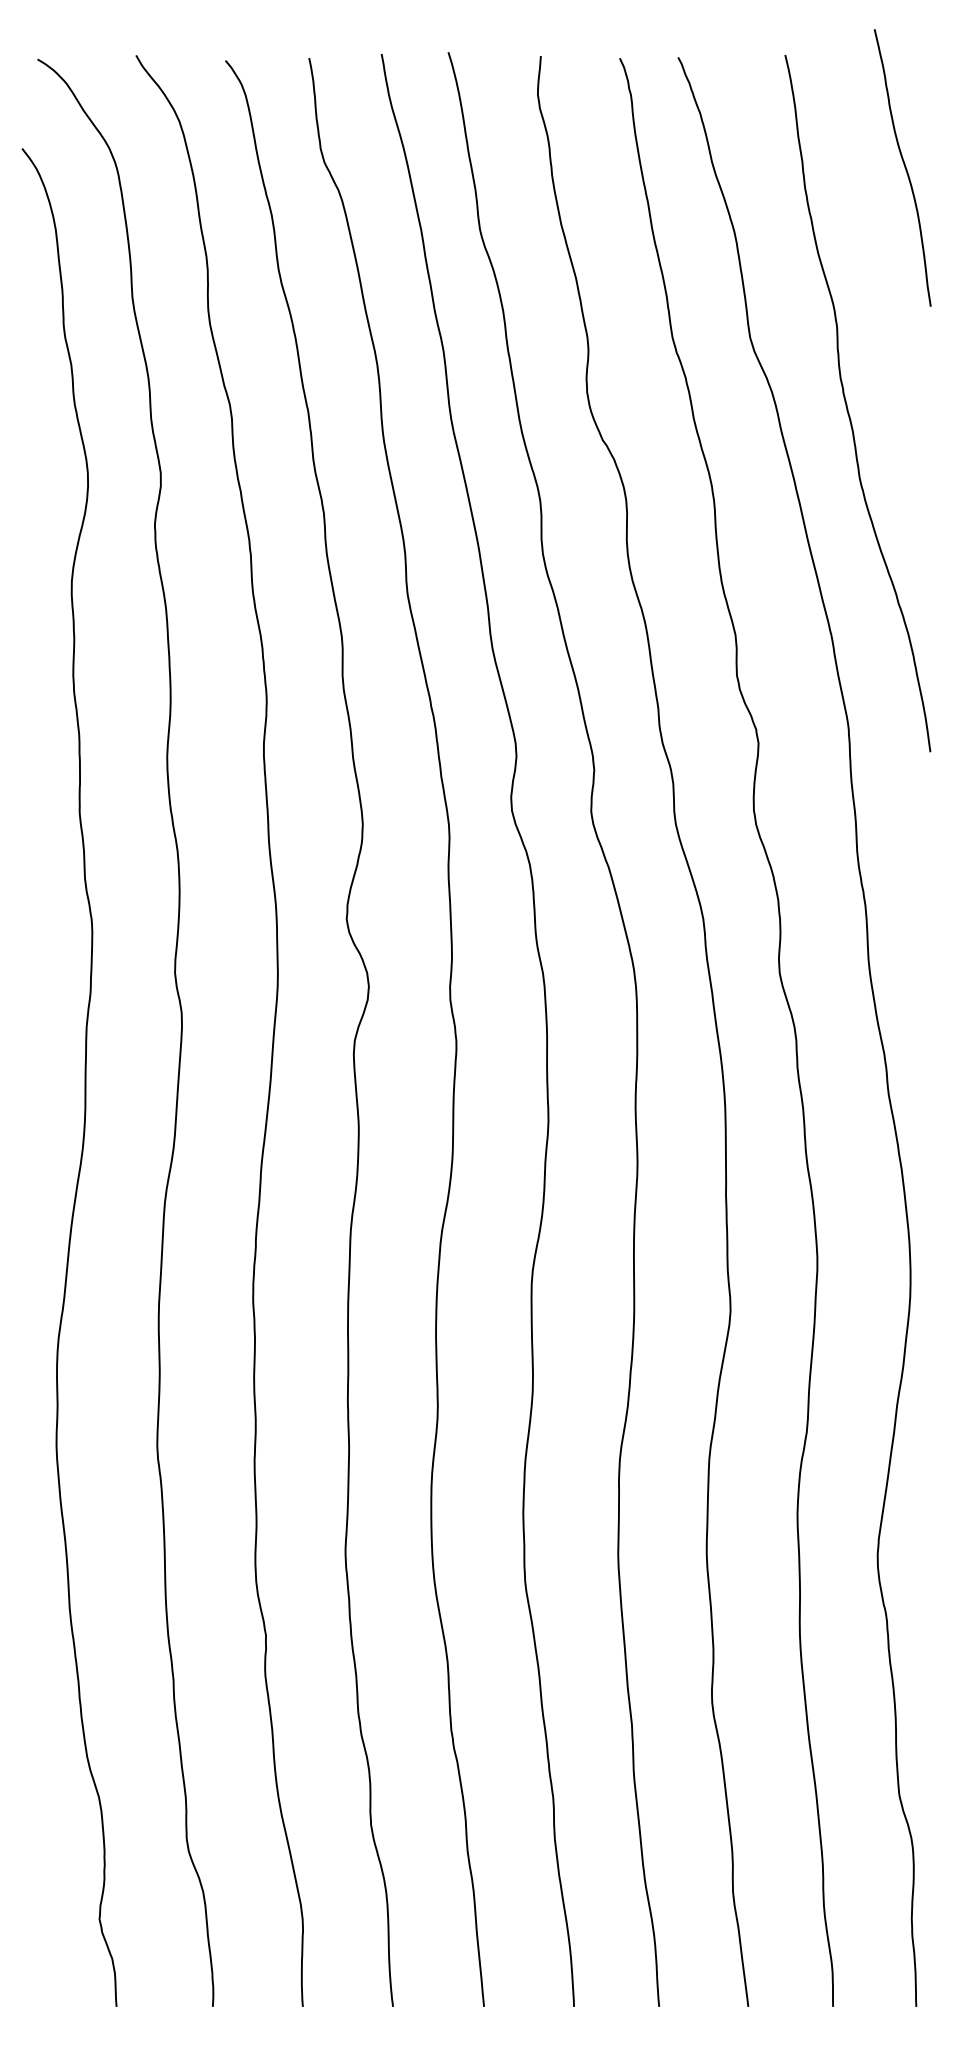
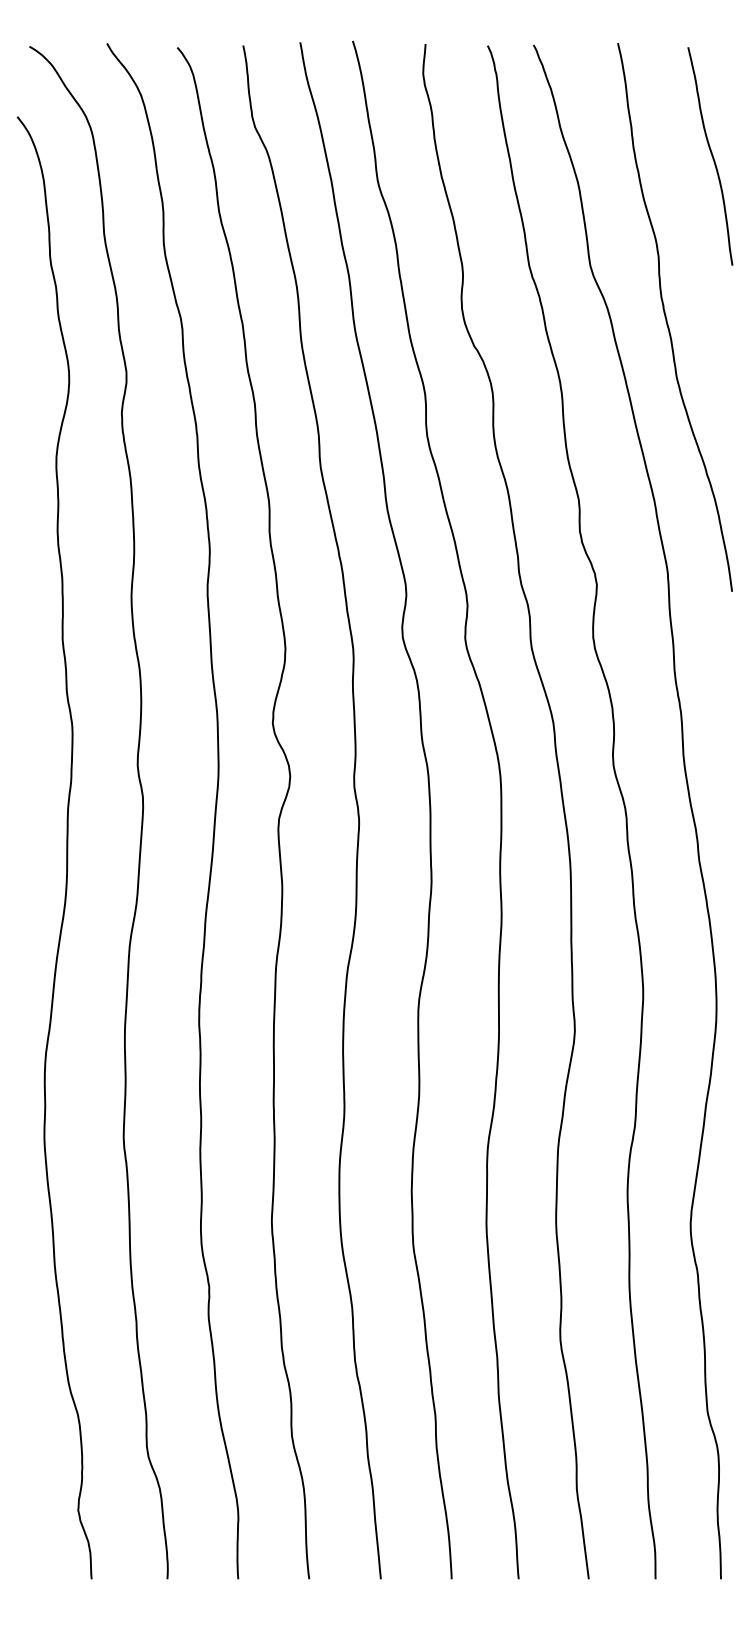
curve: (904, 167) -> (711, 156), moved

